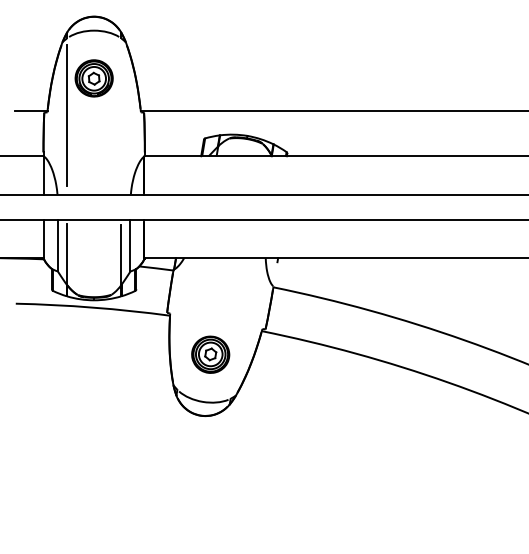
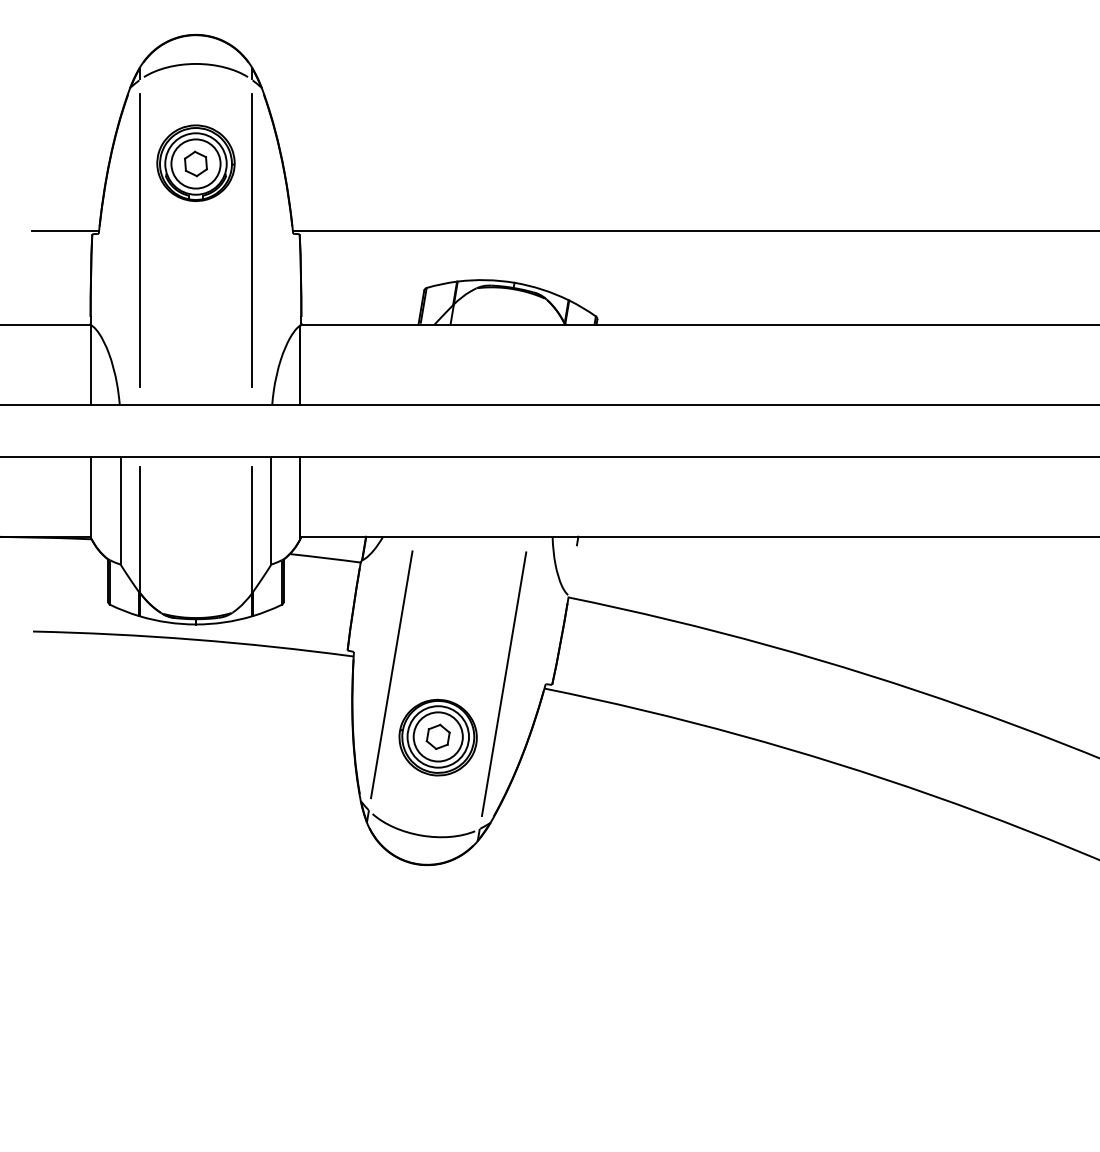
line: (121, 115) -> (252, 240), added
line: (188, 324) -> (392, 674), added
line: (242, 328) -> (504, 683), added

